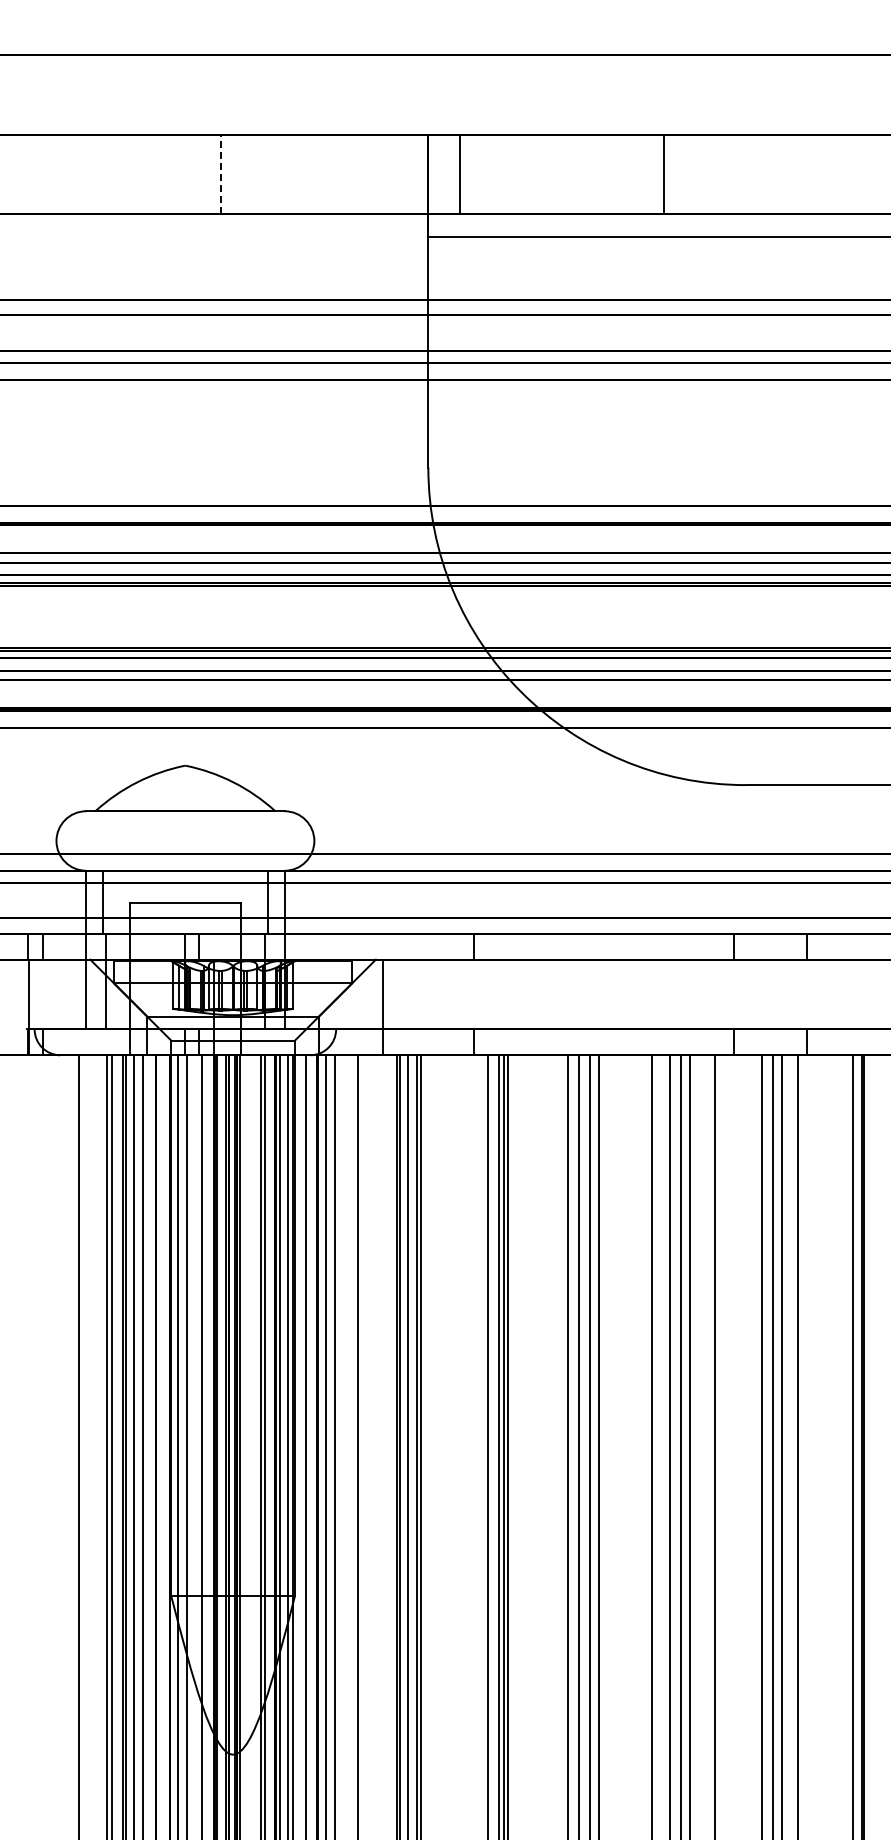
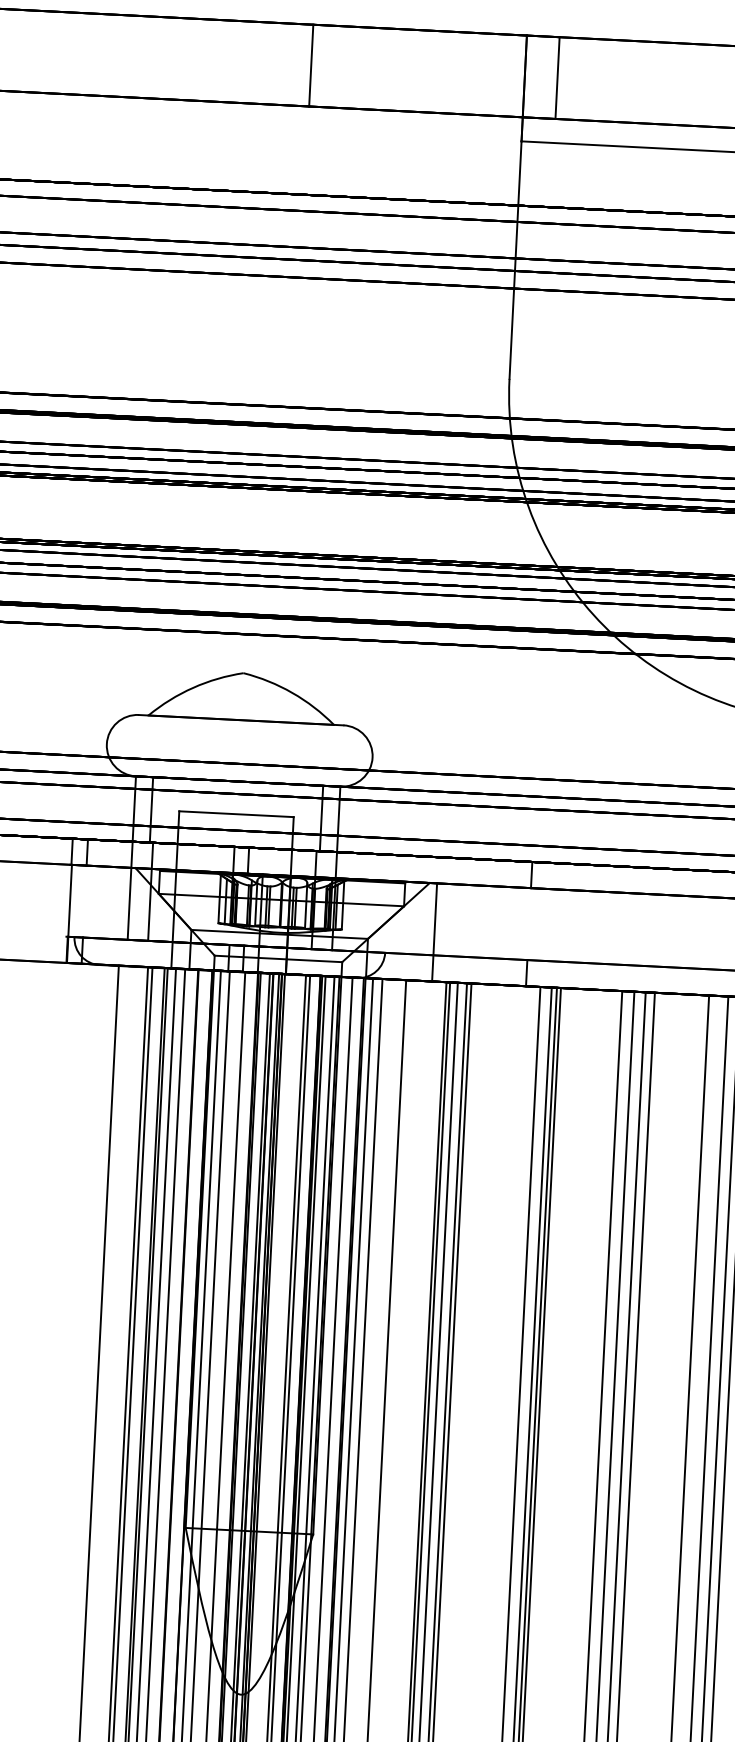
line: (221, 174) -> (311, 65), dashed -> solid

